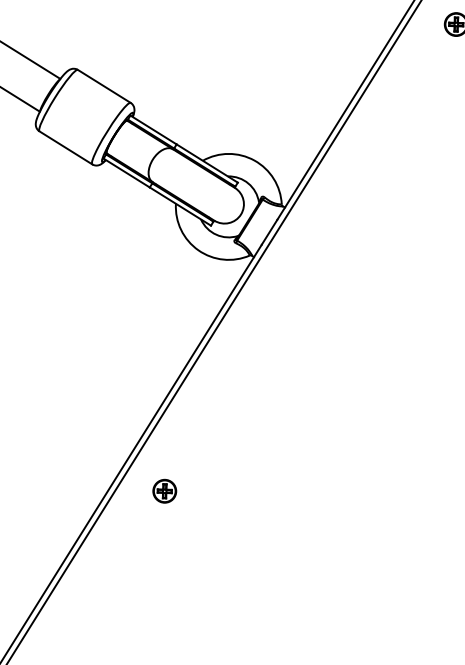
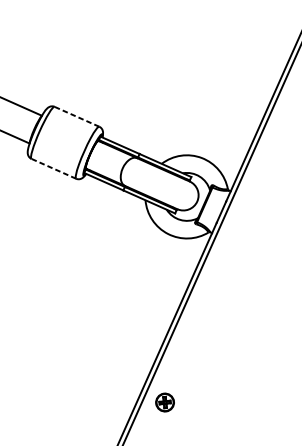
line: (103, 86) -> (76, 116), solid -> dashed
line: (65, 147) -> (53, 168), solid -> dashed
part: (164, 490) -> (164, 401), moved

